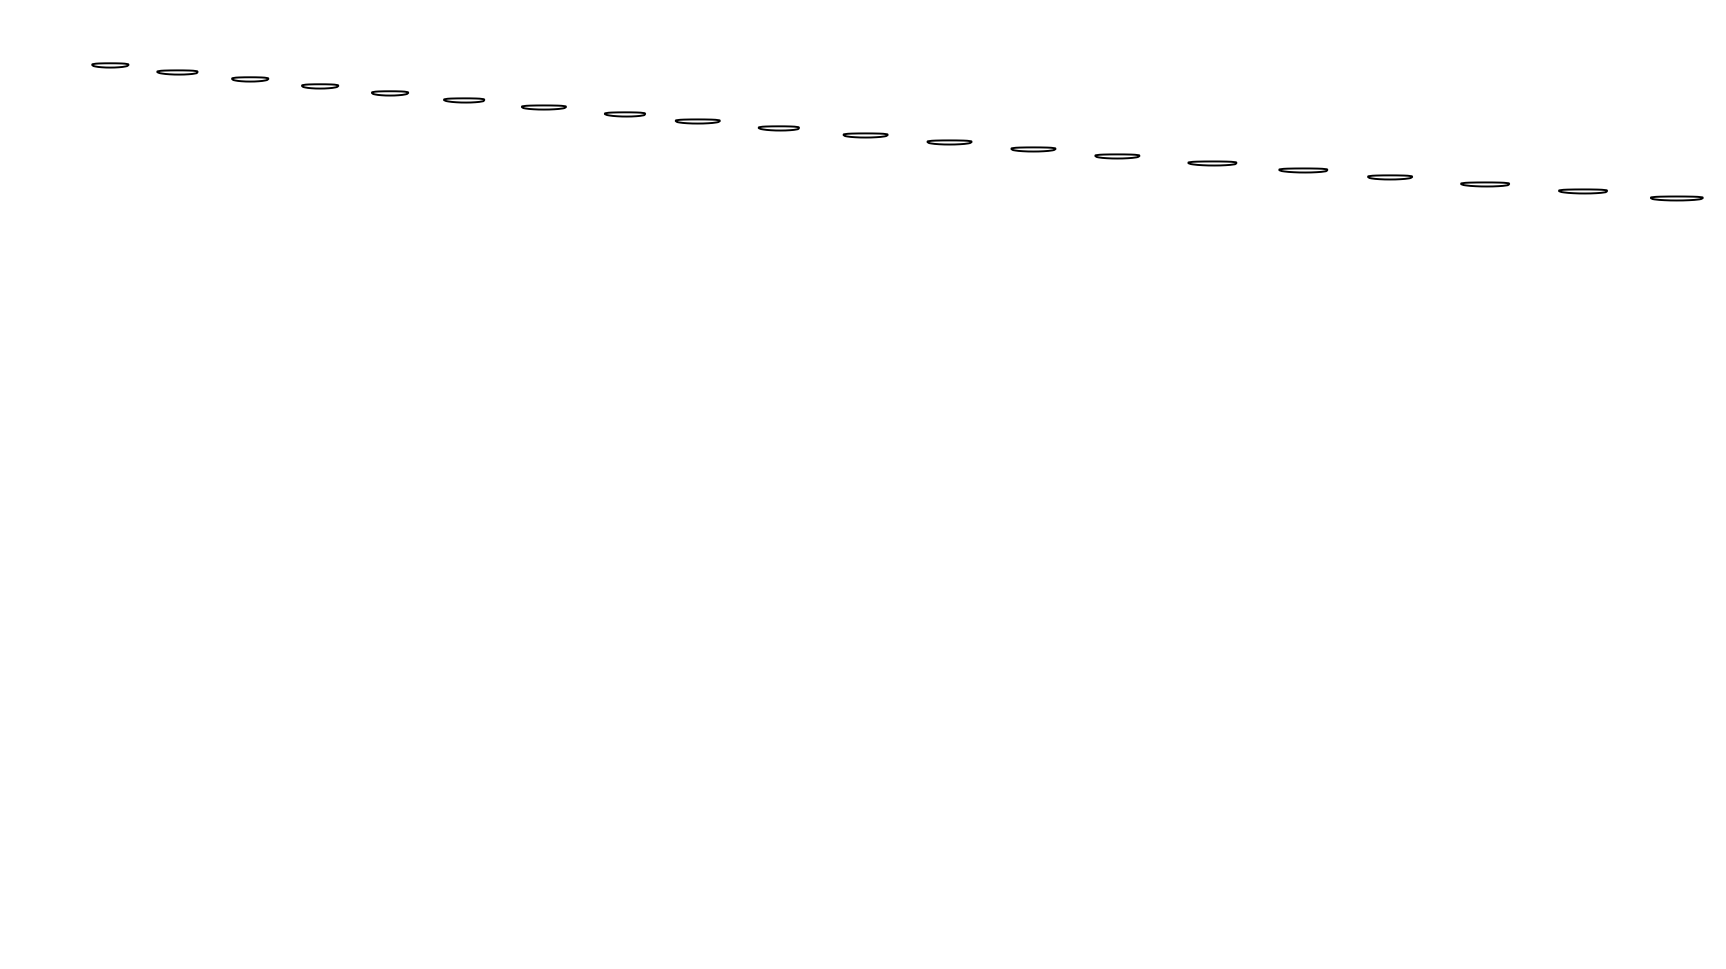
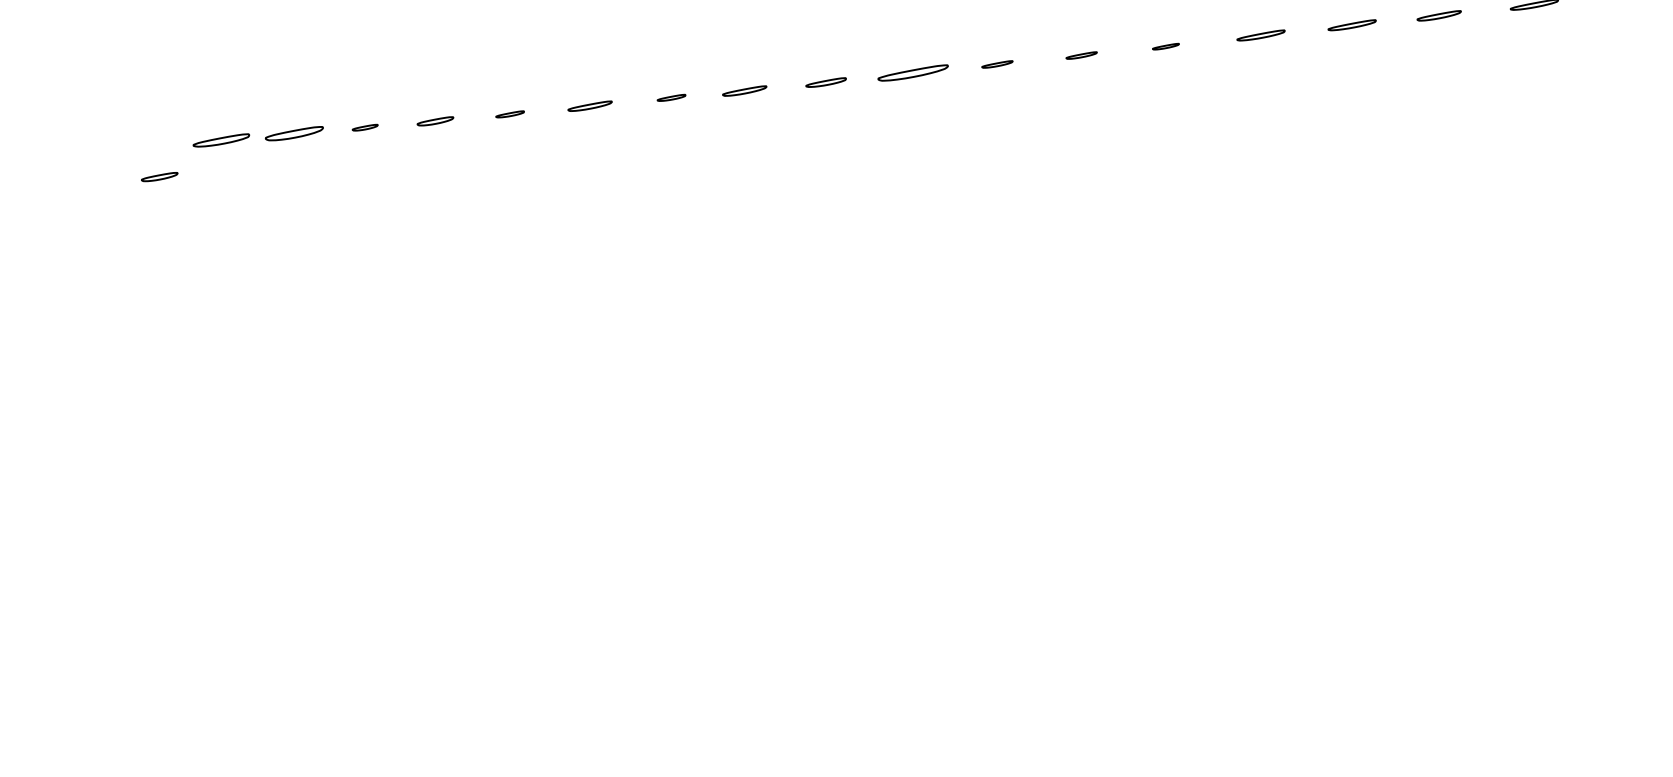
part: (110, 65) -> (160, 177), moved
part: (177, 72) -> (221, 141), size x1.4
part: (250, 79) -> (295, 134), size x1.6
part: (320, 86) -> (365, 127), size x0.7
part: (464, 100) -> (510, 114), size x0.7
part: (624, 114) -> (671, 98), size x0.7
part: (865, 135) -> (913, 73), size x1.6
part: (949, 142) -> (997, 64), size x0.7
part: (1033, 149) -> (1081, 55), size x0.7
part: (1117, 156) -> (1166, 46), size x0.6

